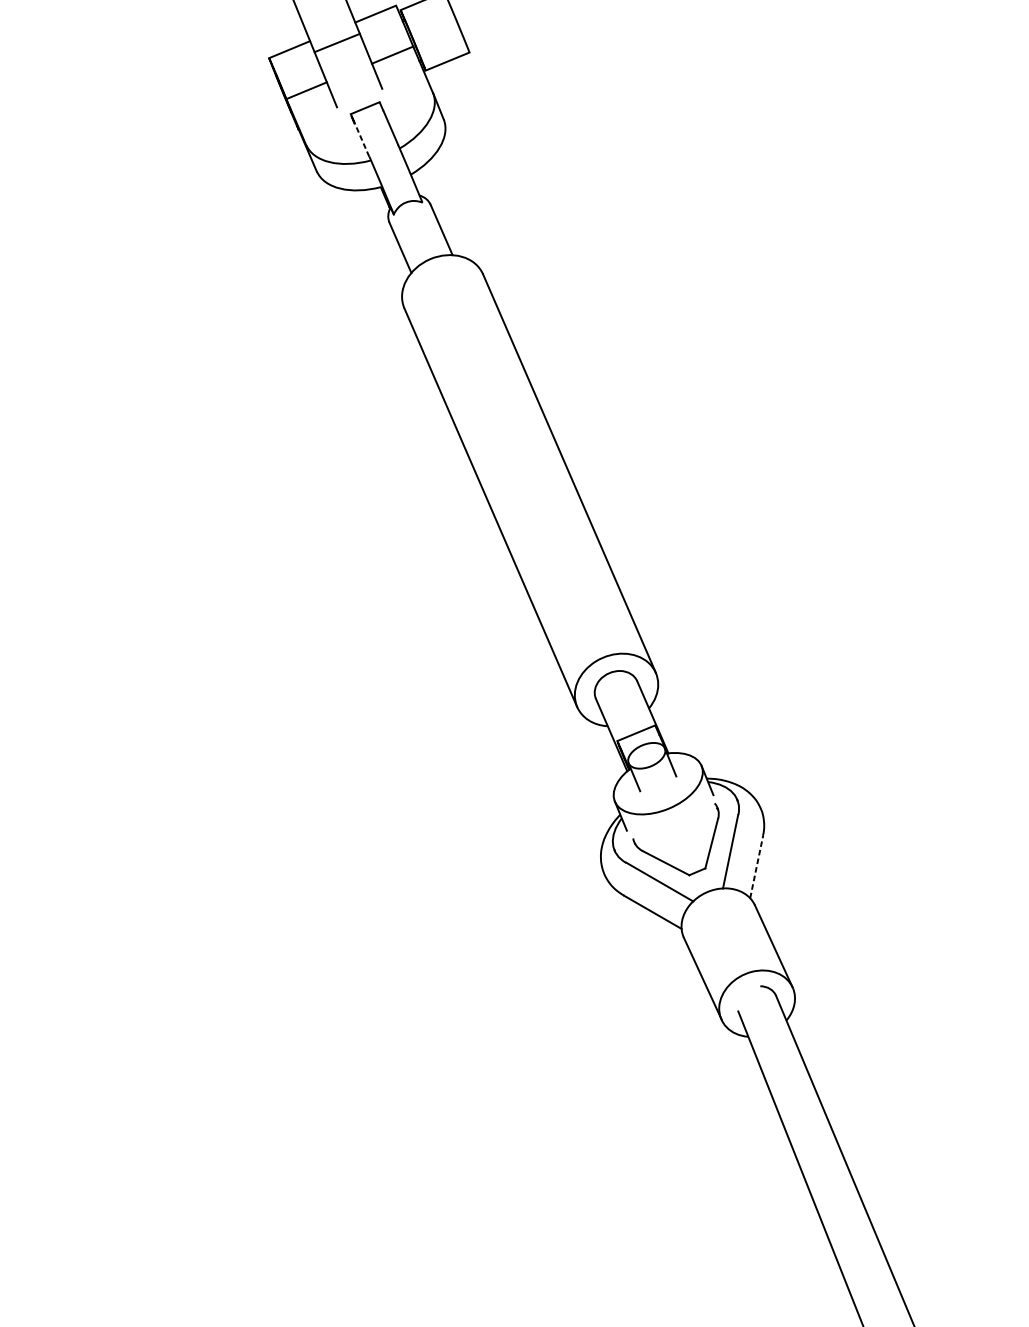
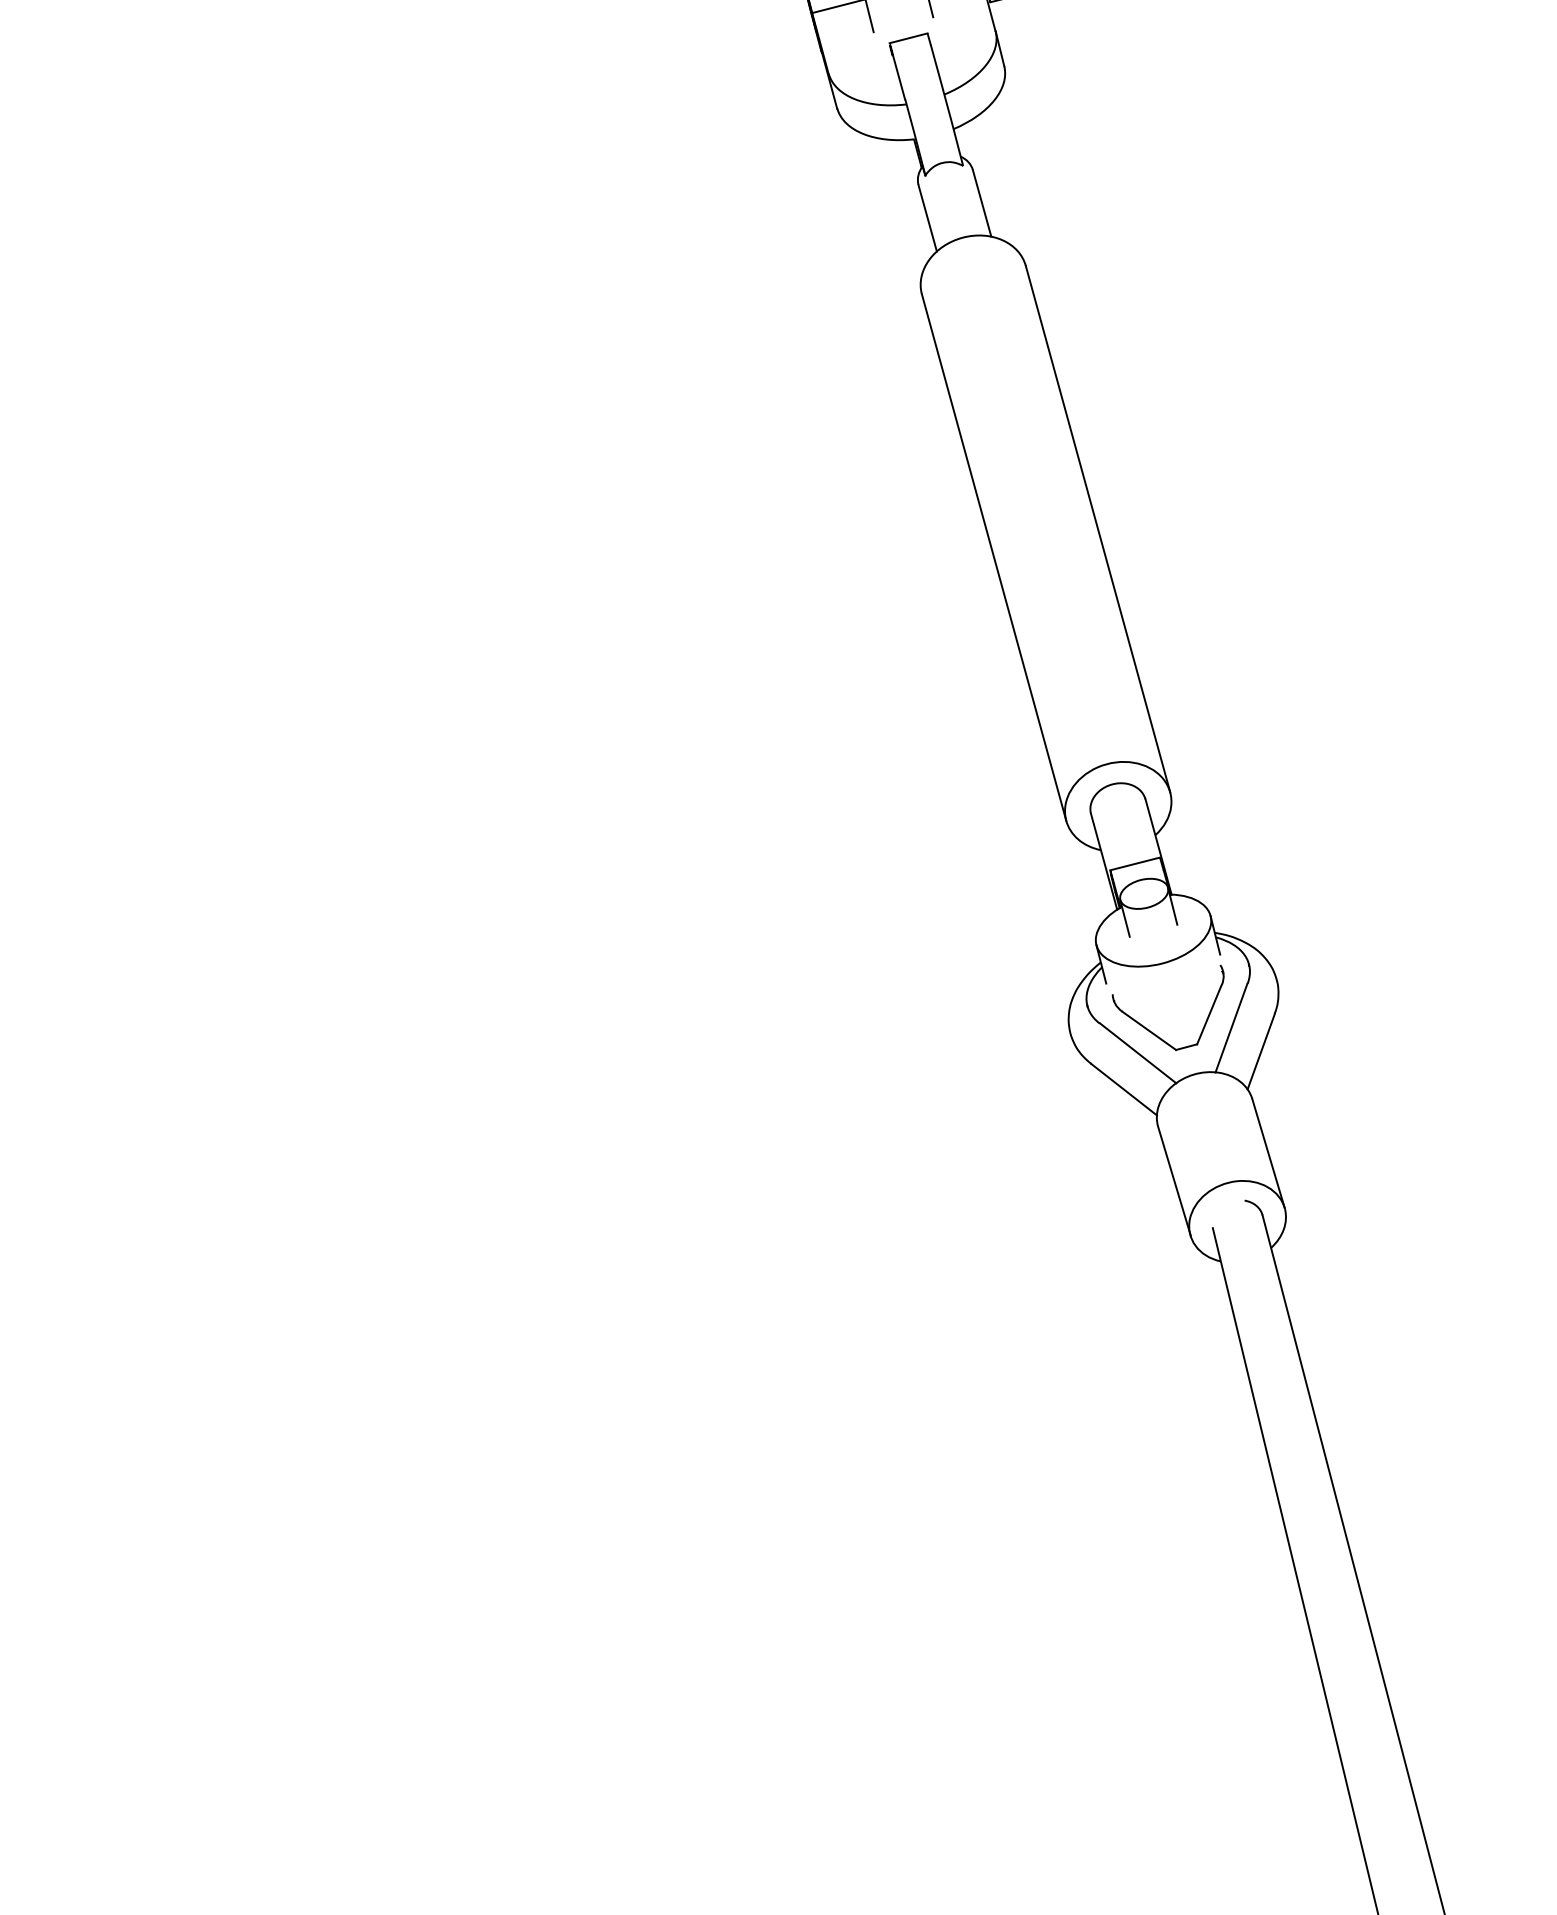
line: (362, 140) -> (899, 77), dashed -> solid
line: (756, 866) -> (1261, 1051), dashed -> solid

